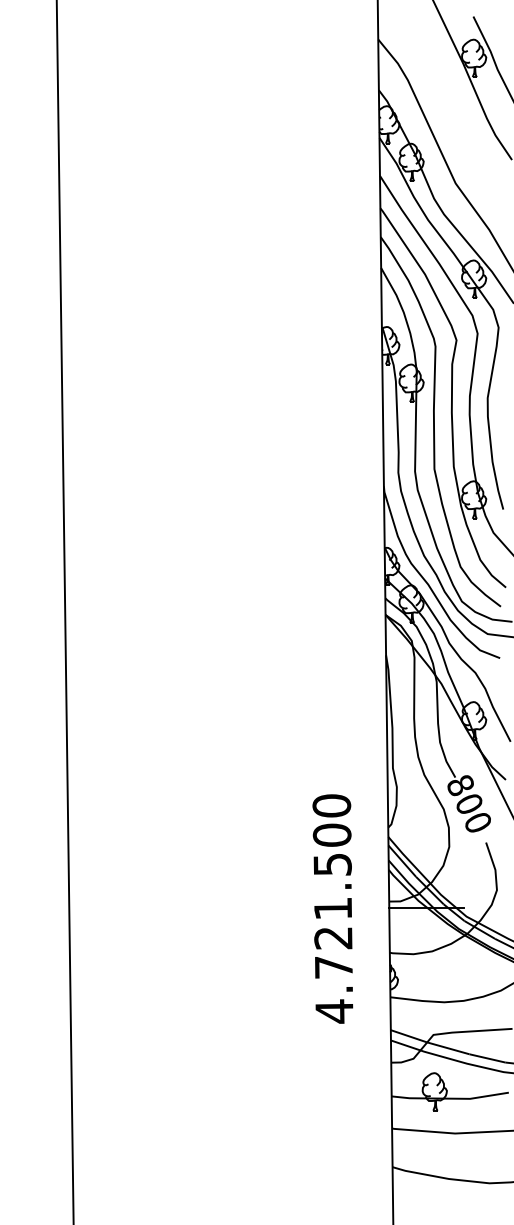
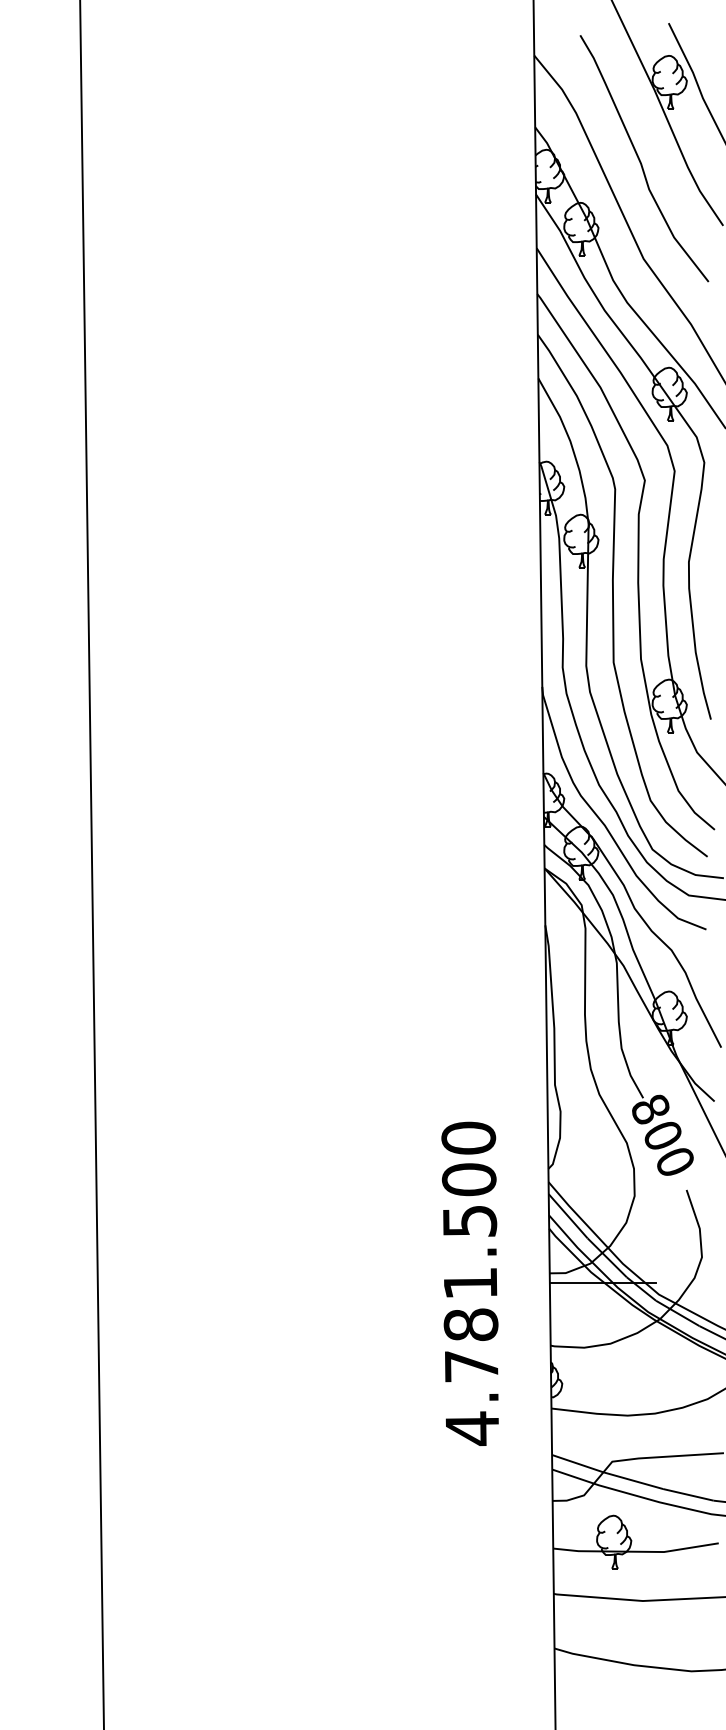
curve: (453, 112) -> (640, 158), added
text: (333, 937) -> (471, 1324), 4.721.500 -> 4.781.500

